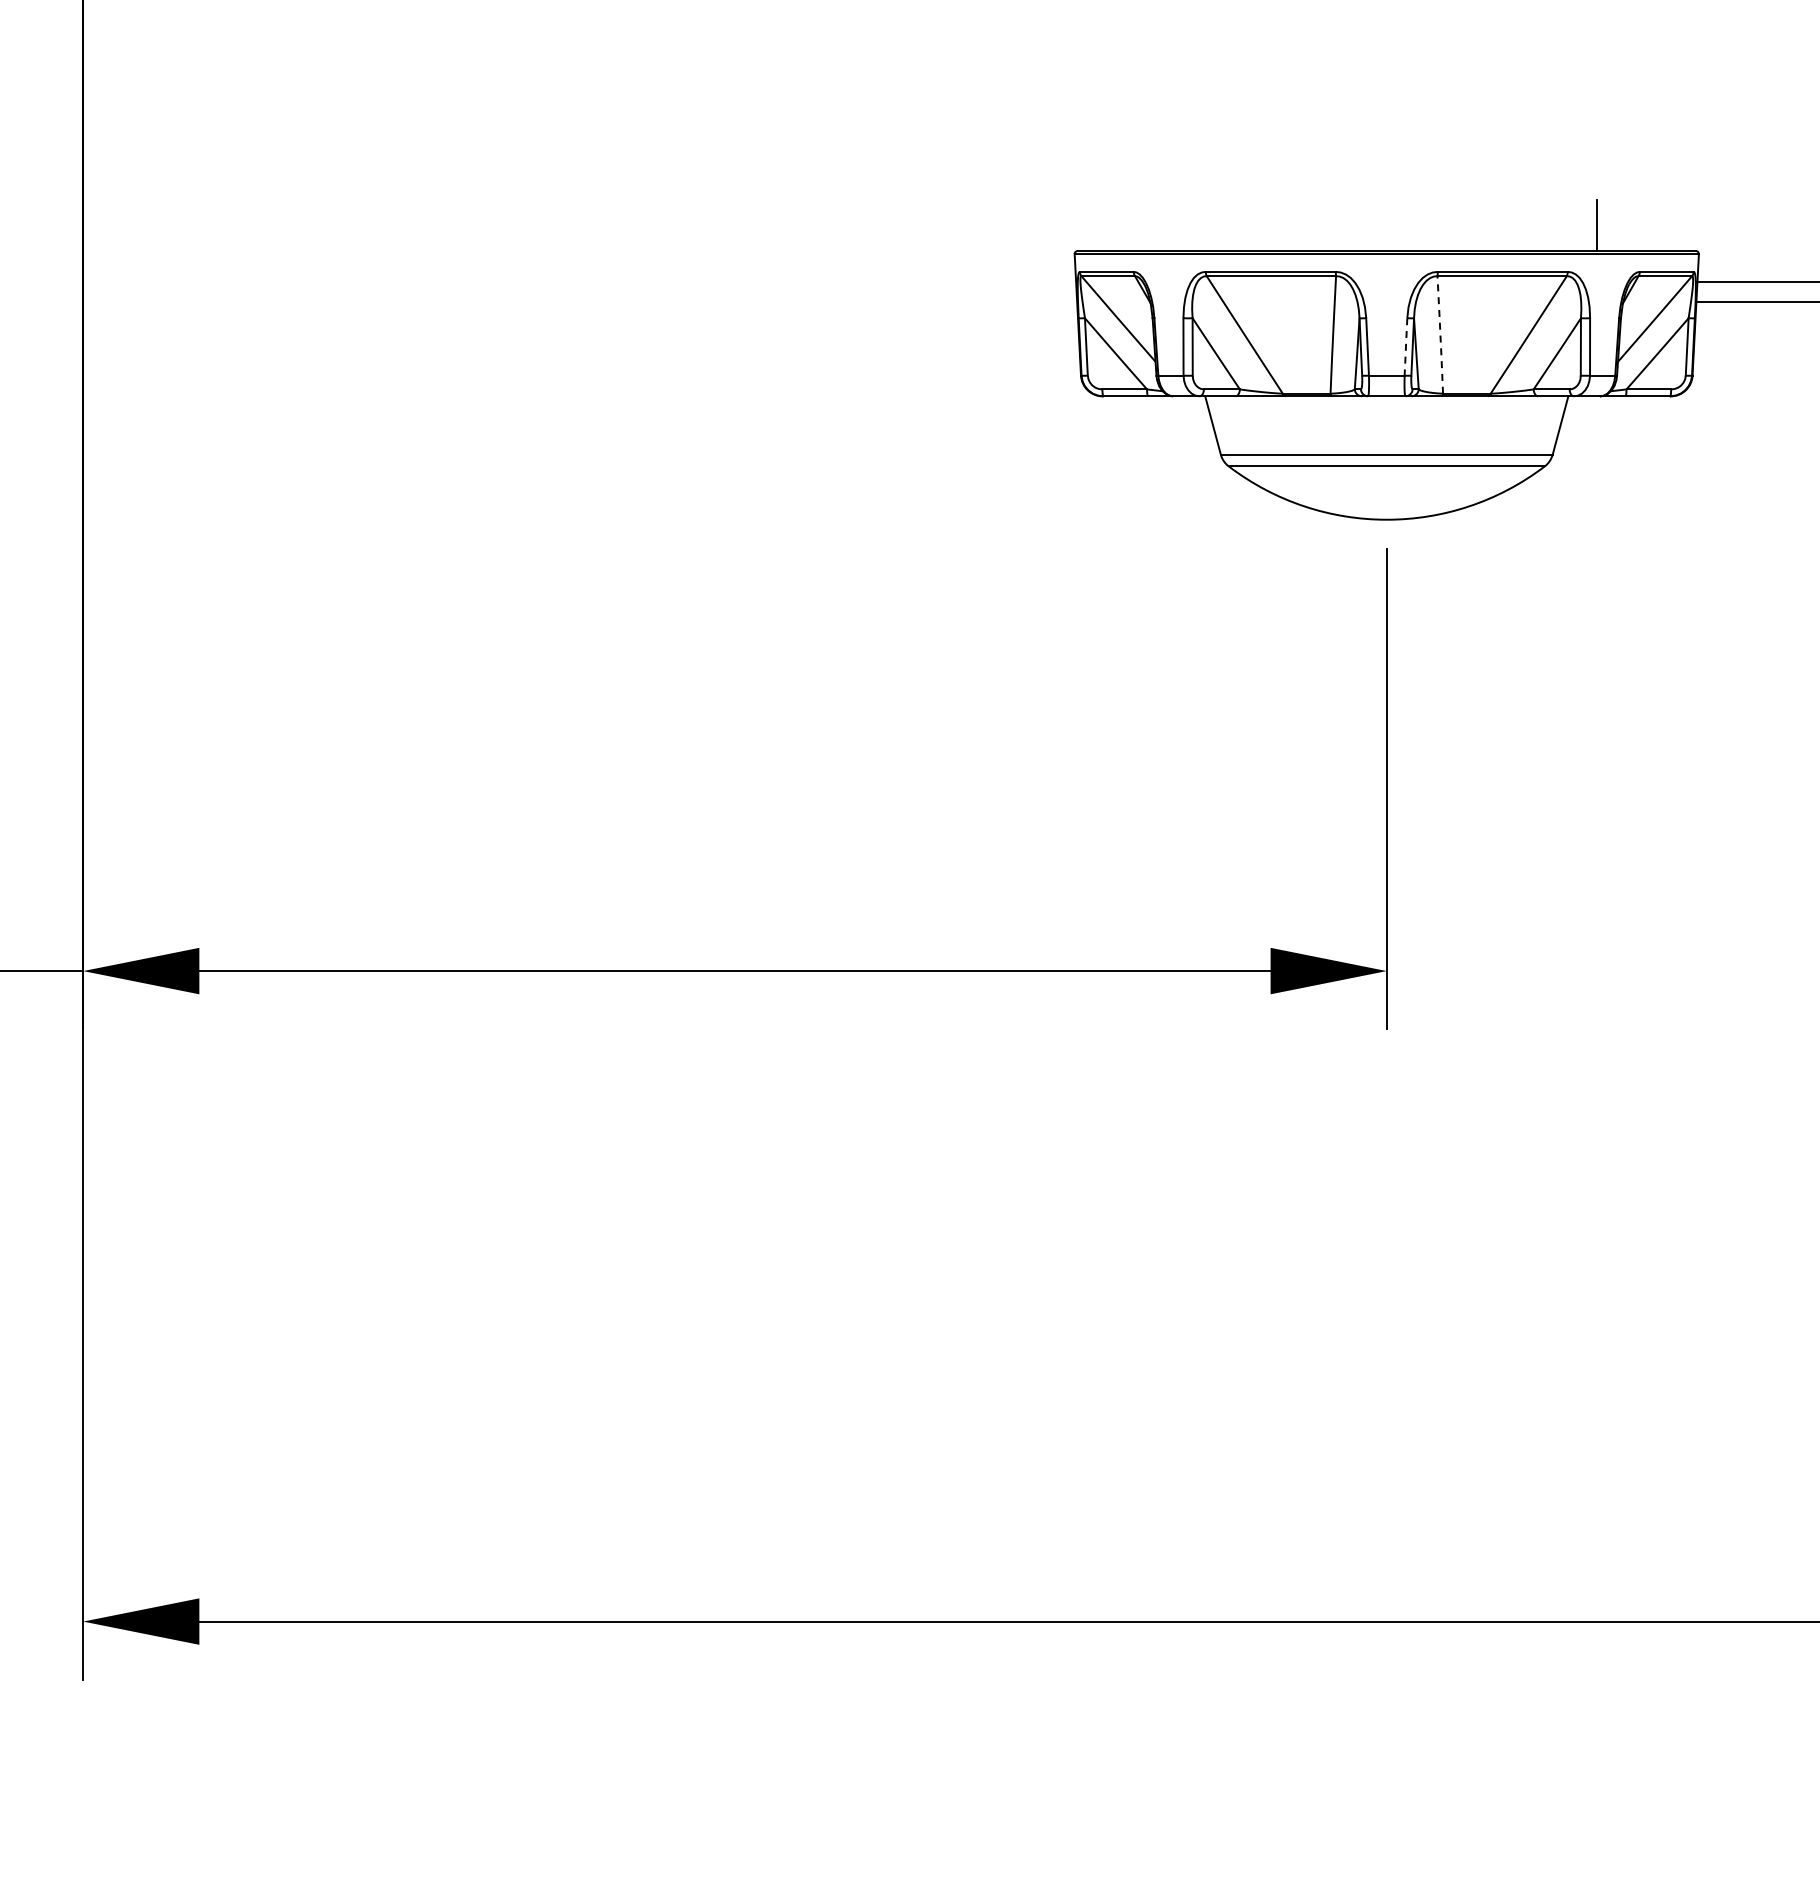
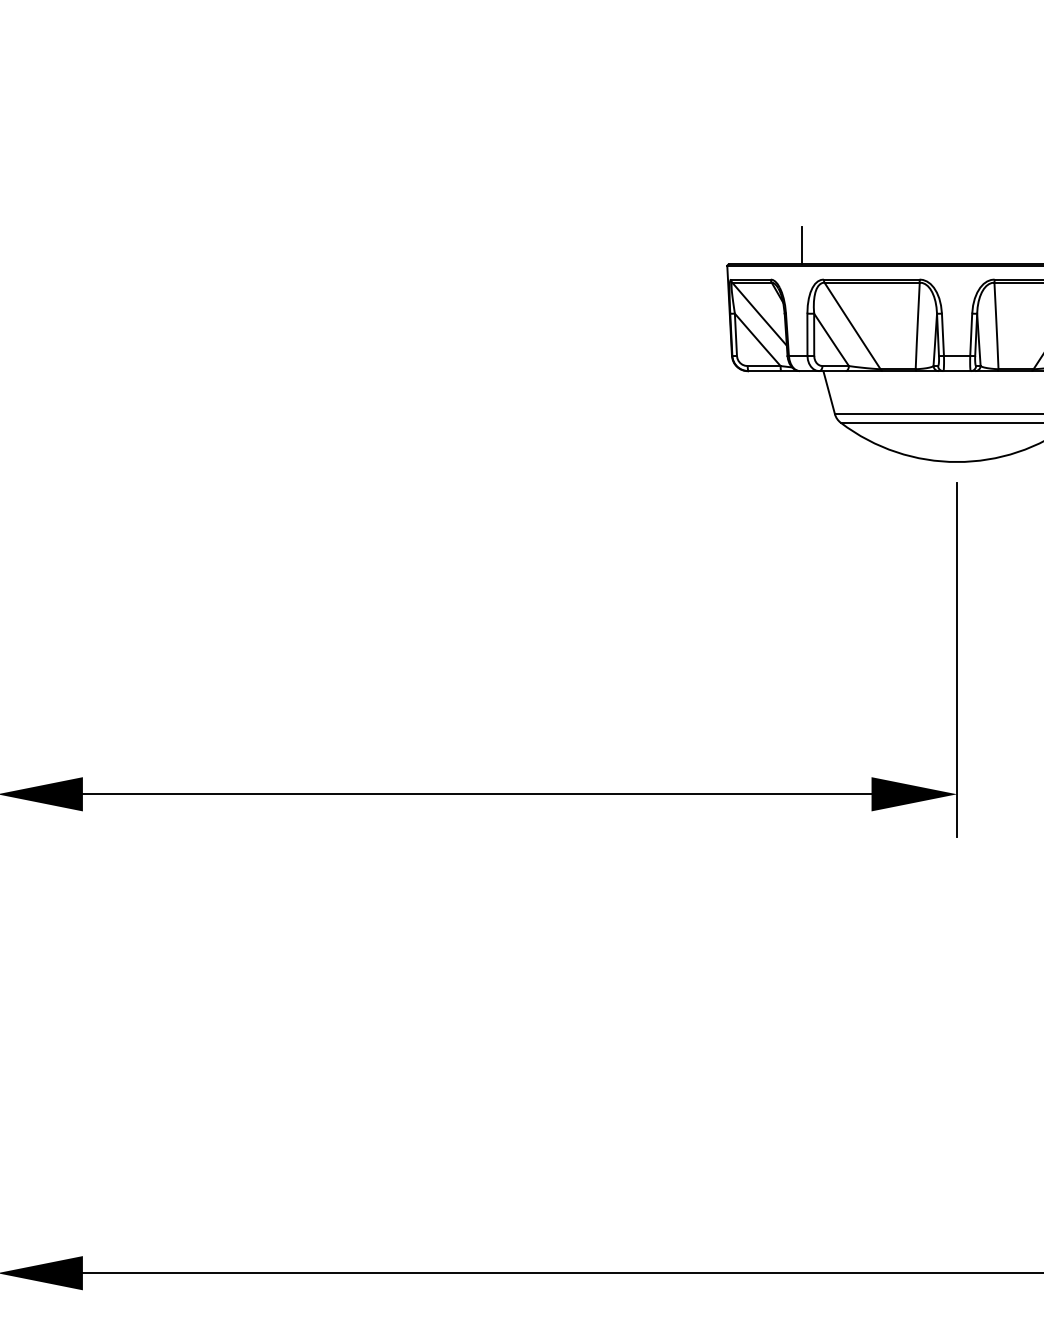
line: (1176, 225) -> (802, 245), added
line: (1440, 334) -> (996, 325), dashed -> solid
line: (1405, 346) -> (970, 334), dashed -> solid

